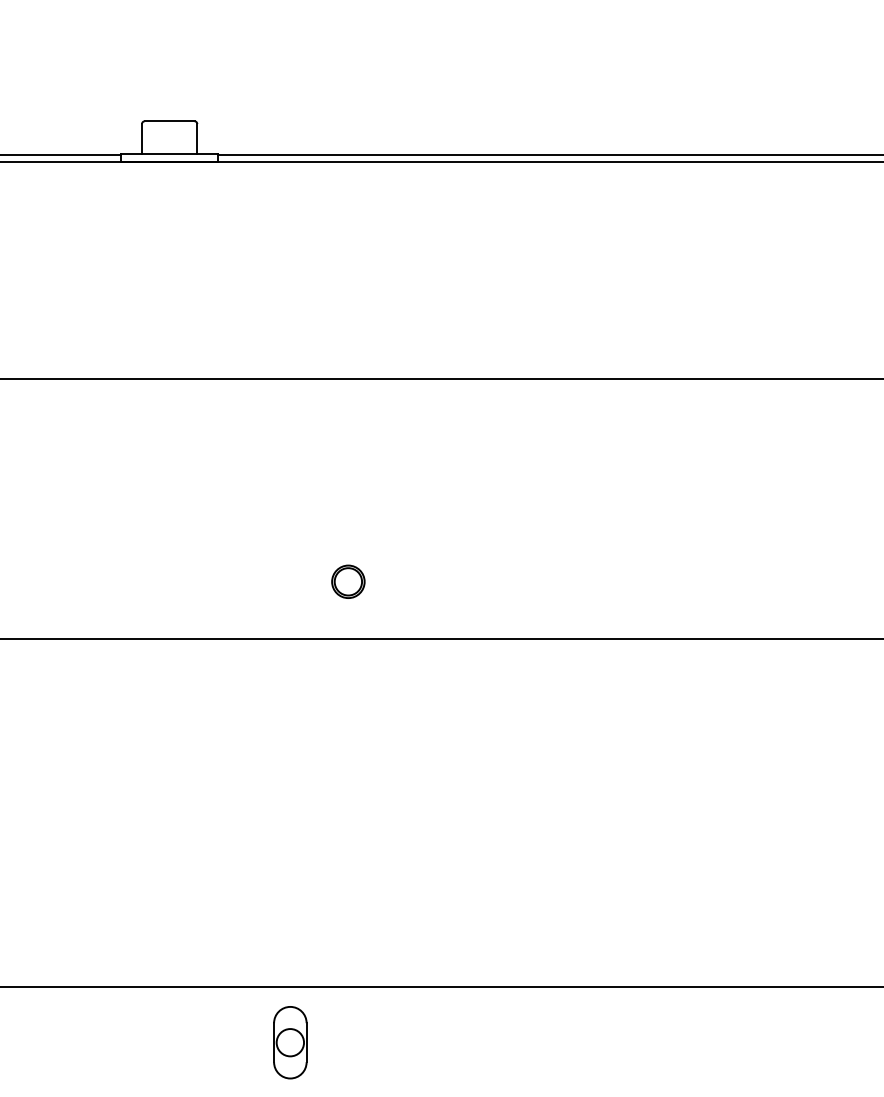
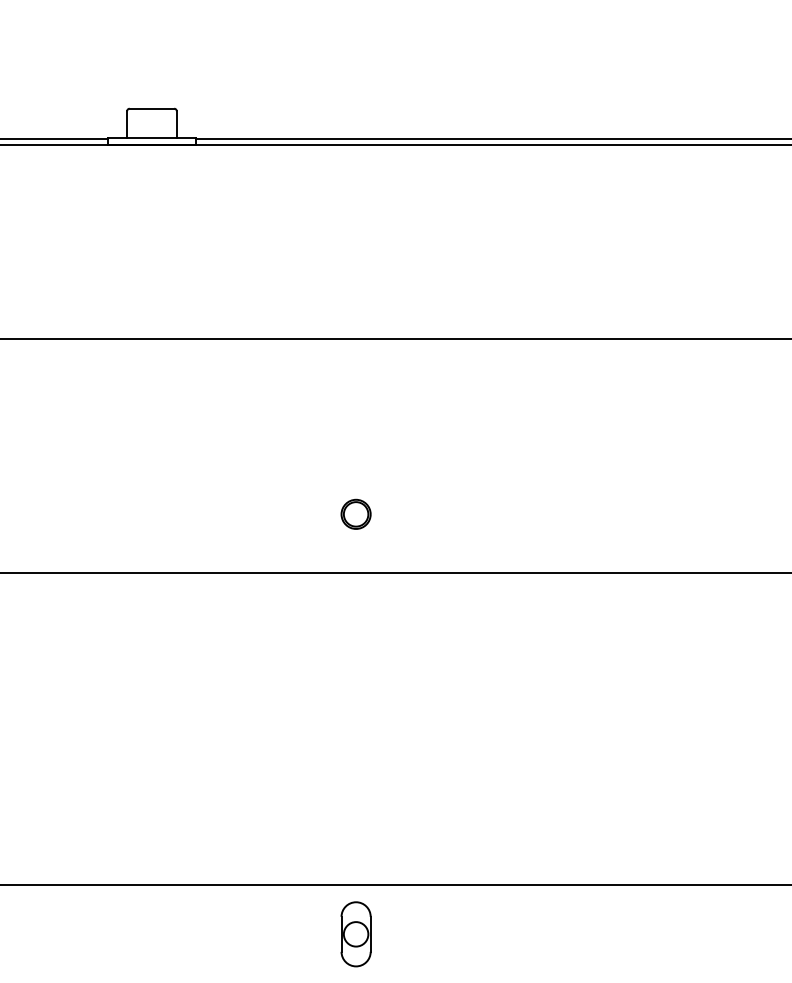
part: (347, 580) -> (355, 513), moved
part: (289, 1042) -> (355, 934), moved

